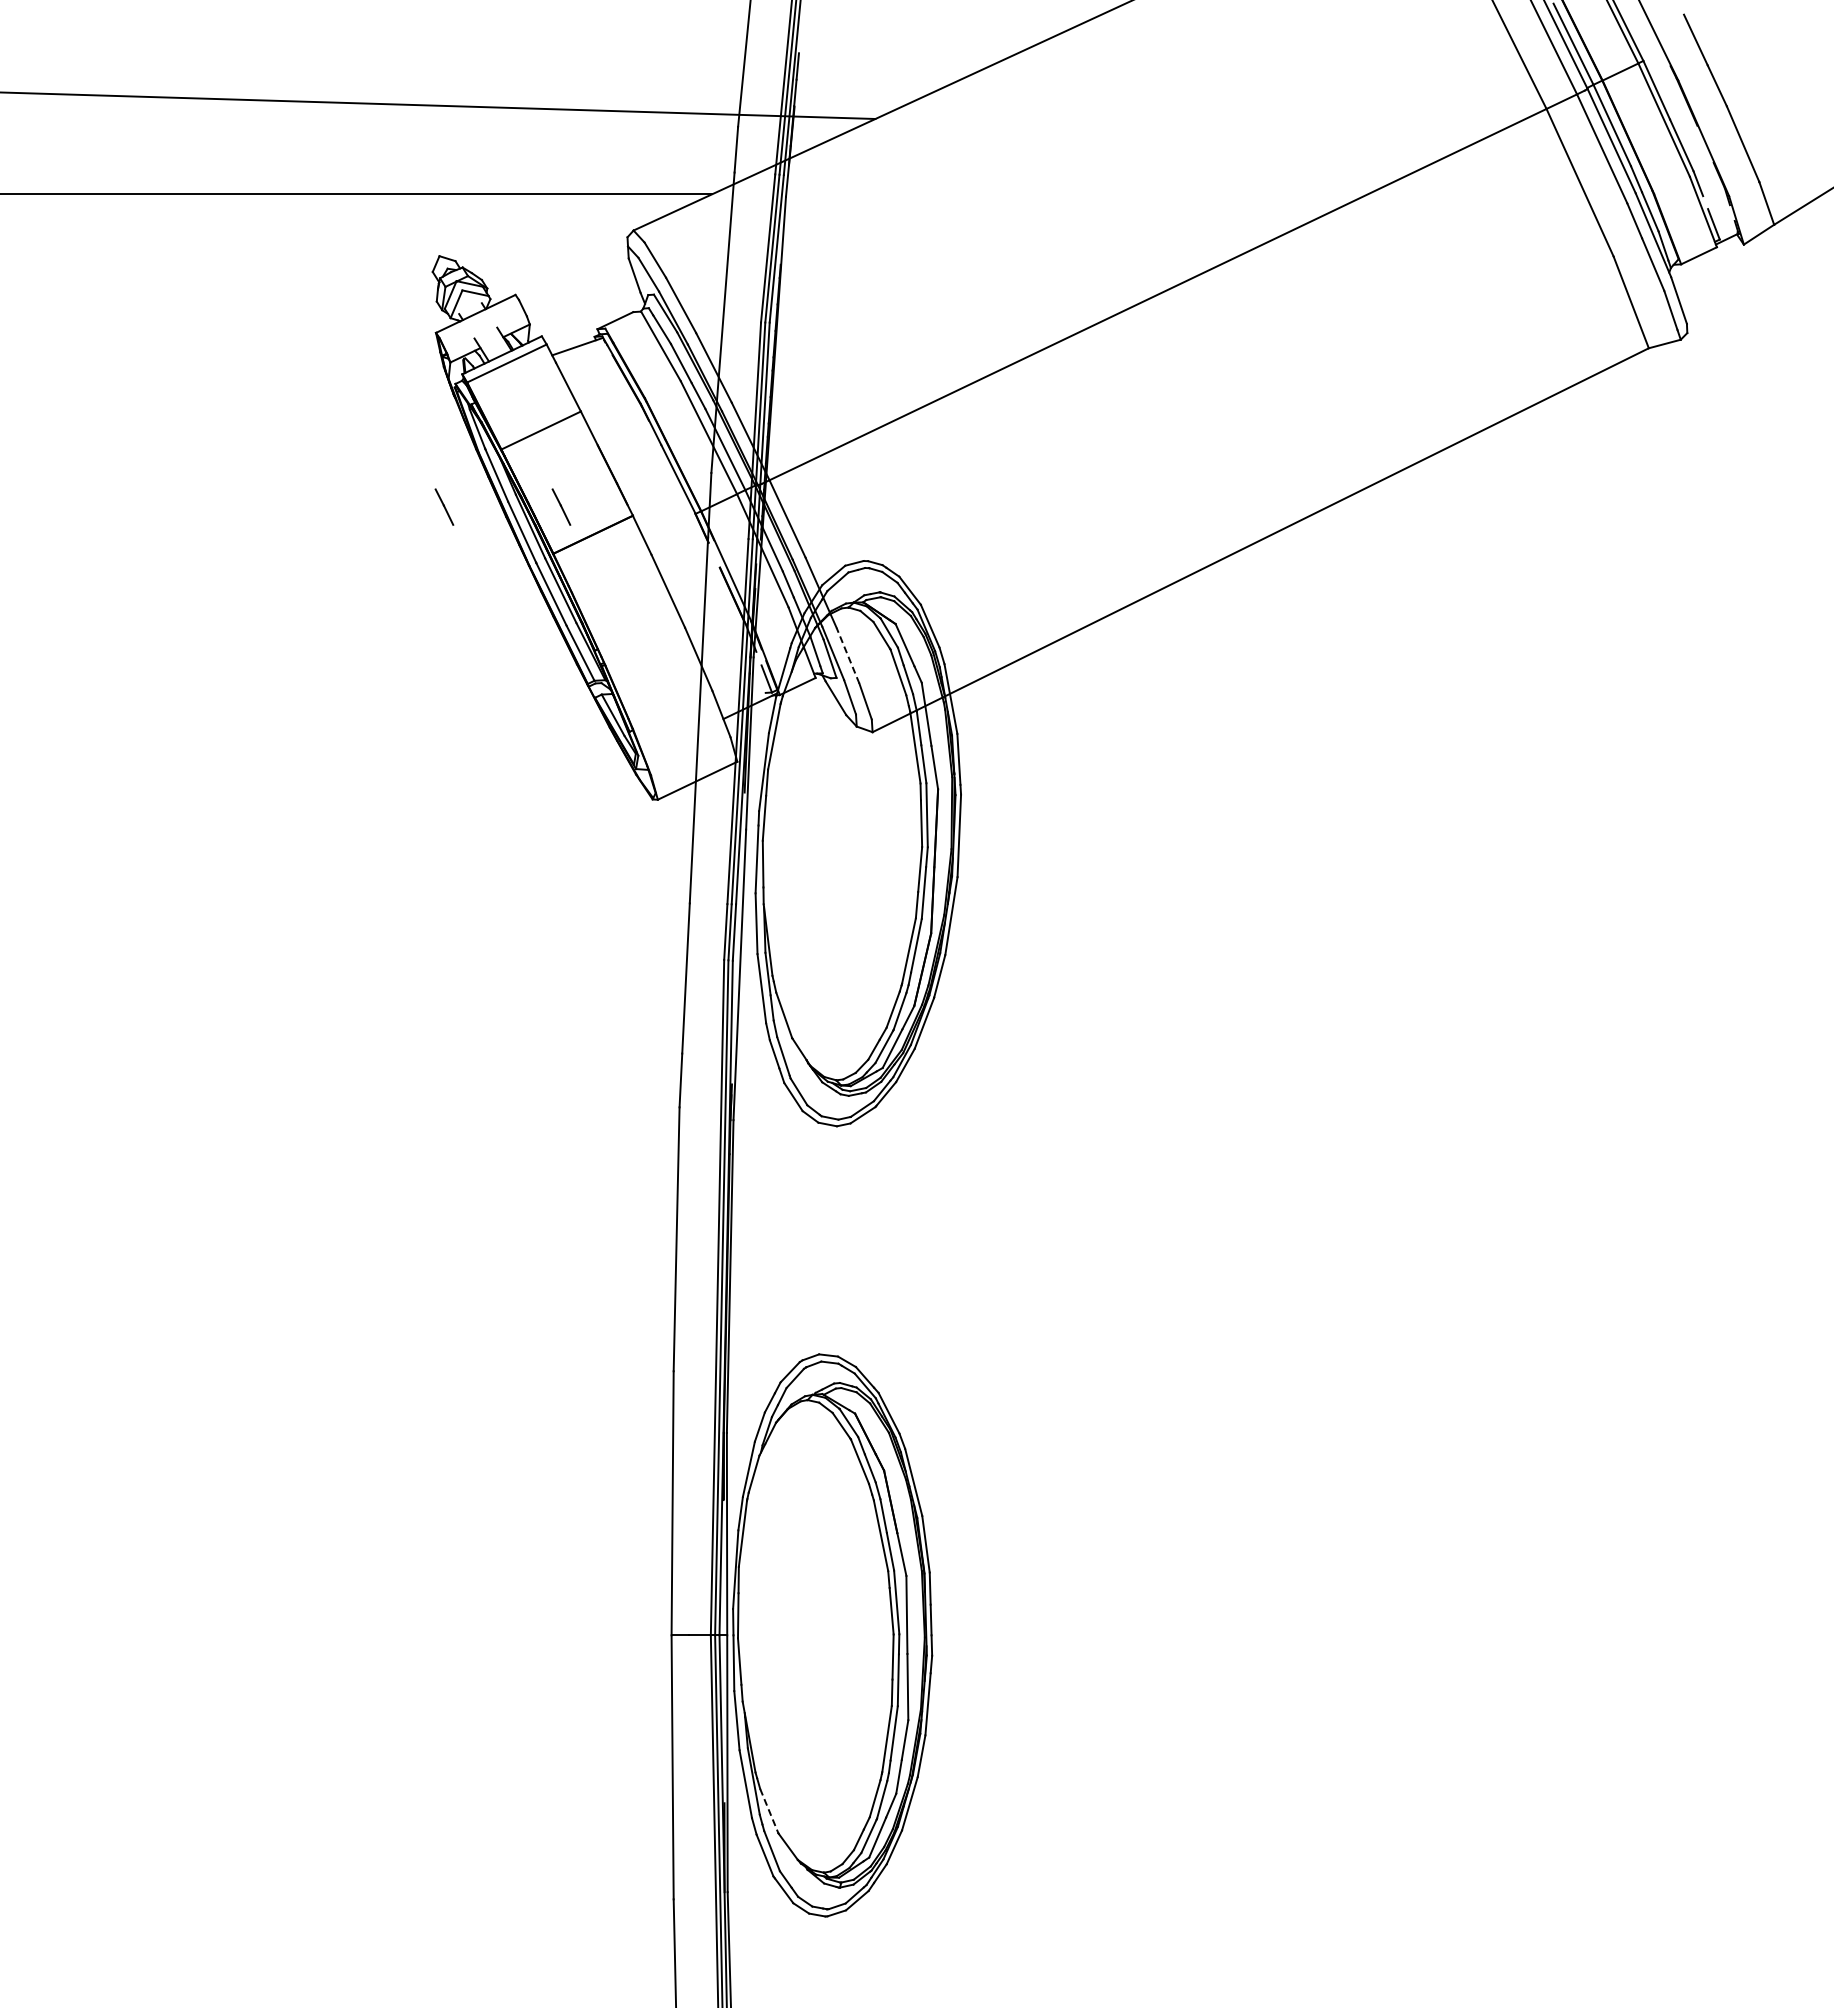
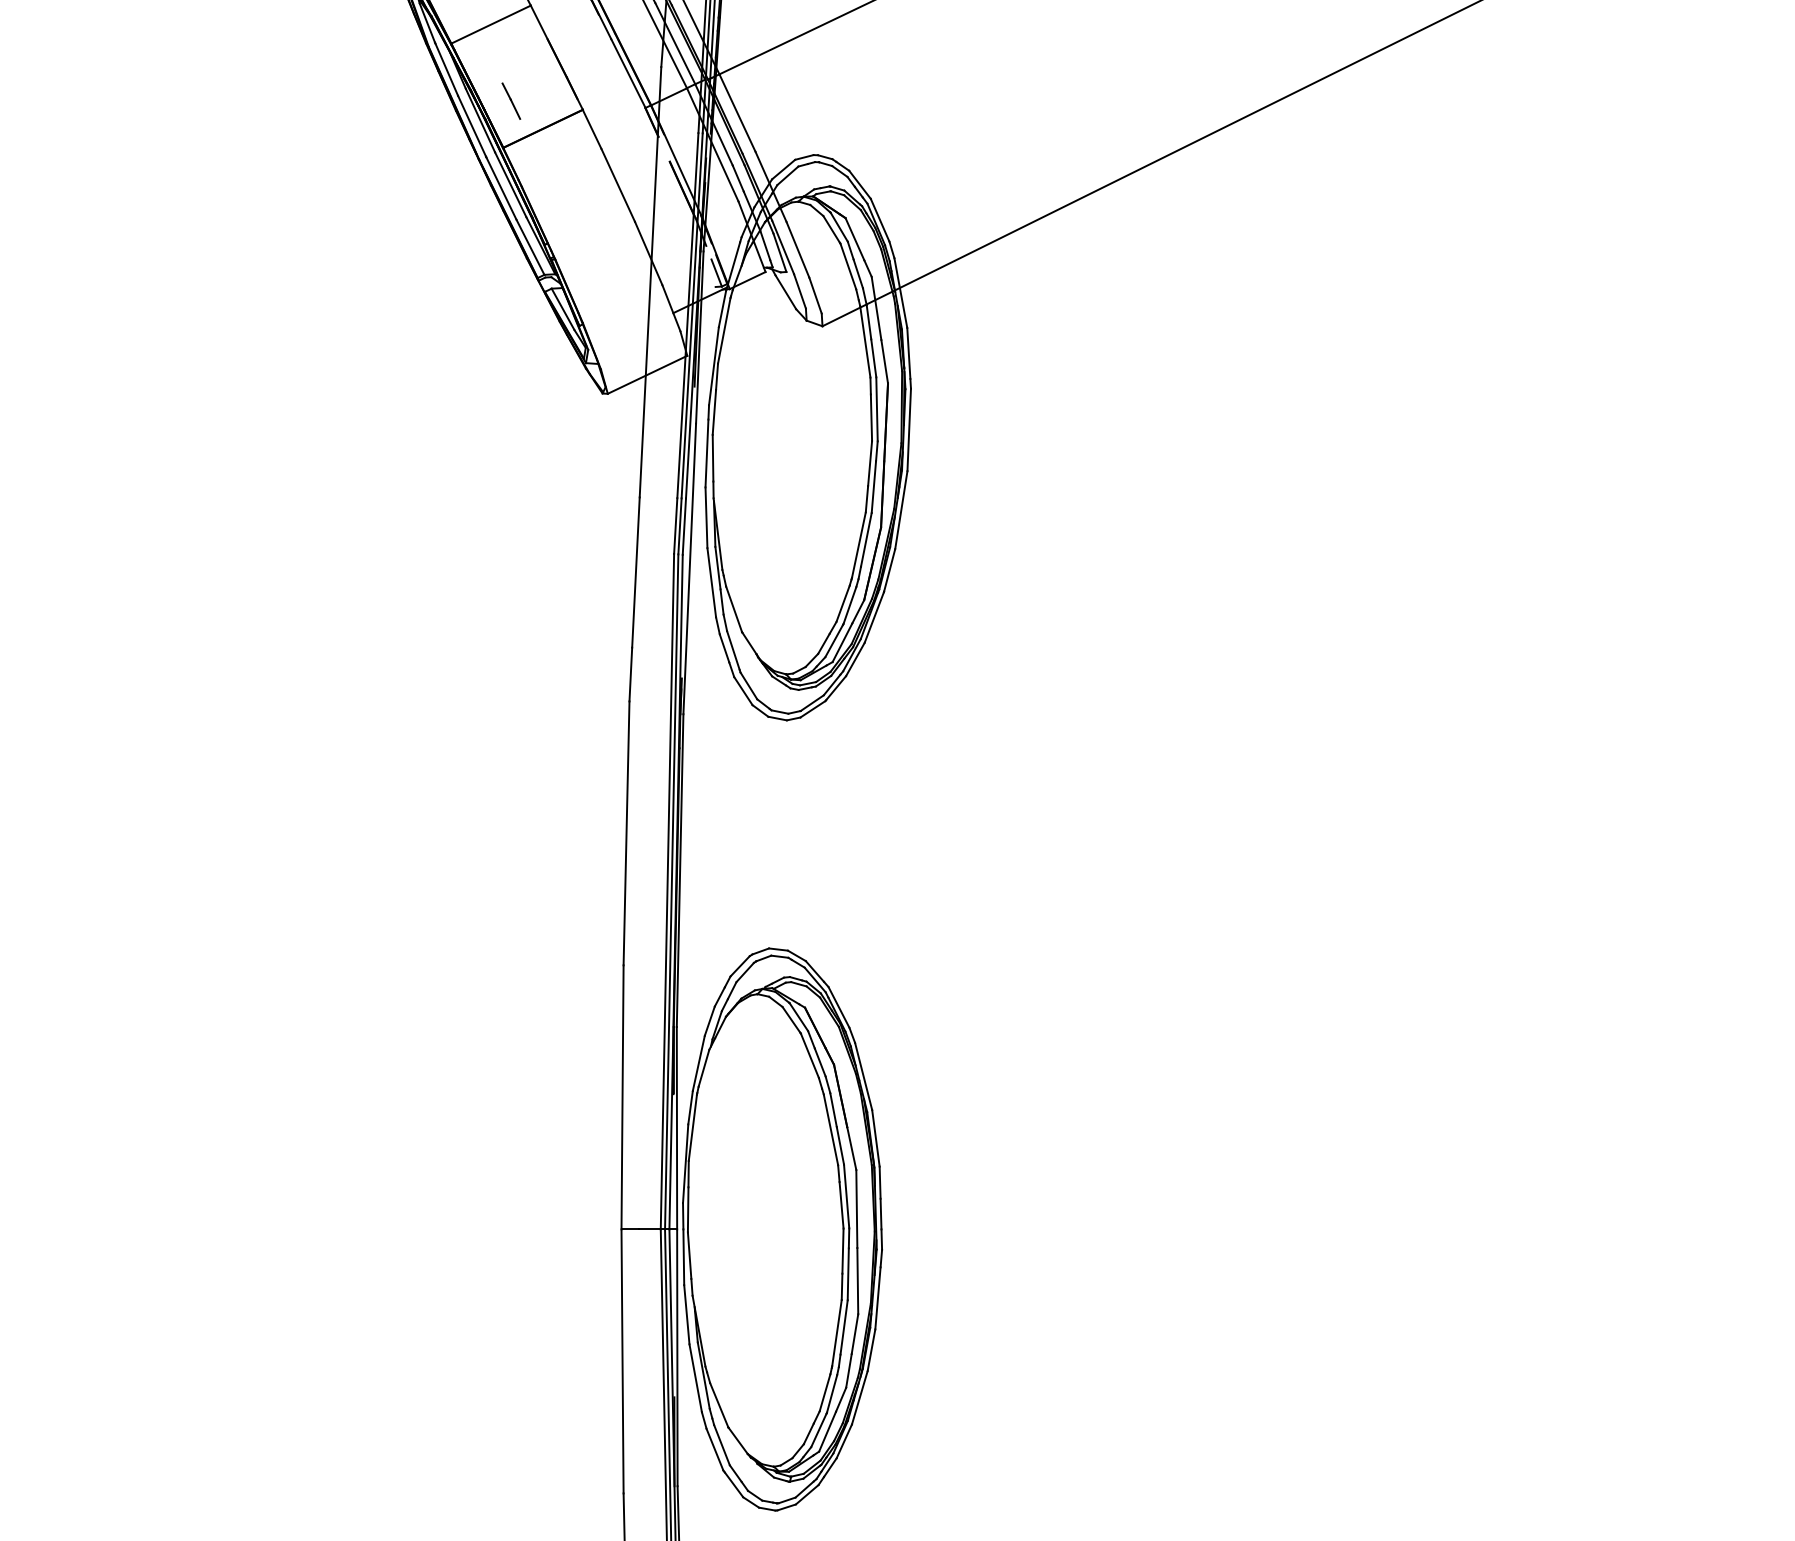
line: (444, 506) -> (394, 100), removed
line: (847, 655) -> (797, 249), dashed -> solid
line: (769, 1811) -> (719, 1405), dashed -> solid

